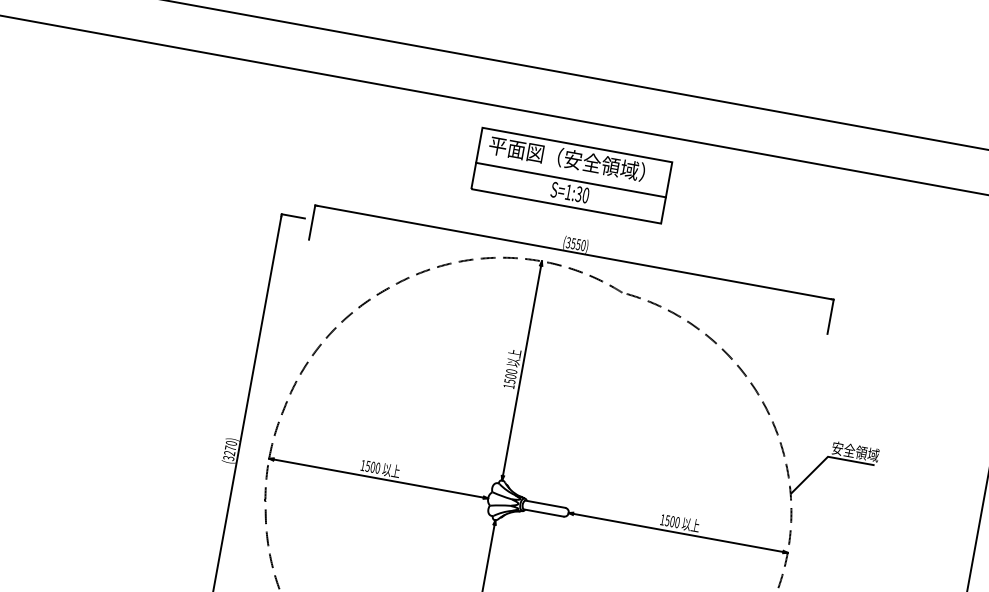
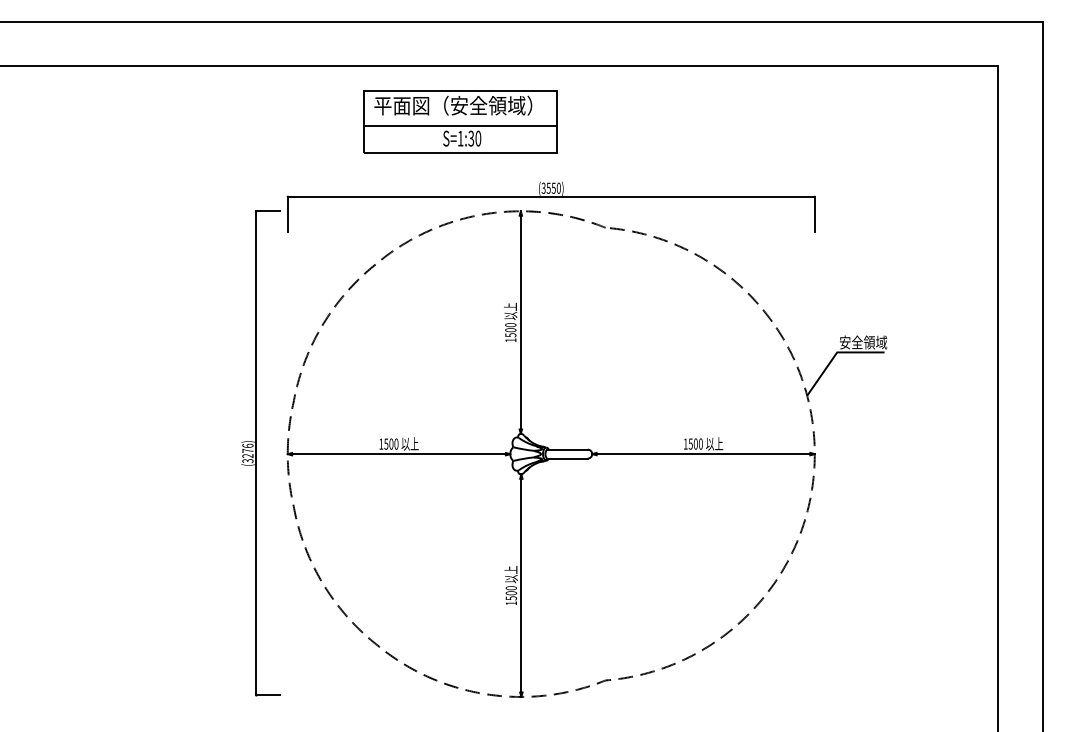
part: (571, 175) -> (460, 121), moved
text: (231, 442) -> (247, 445), (3270) -> (3276)

